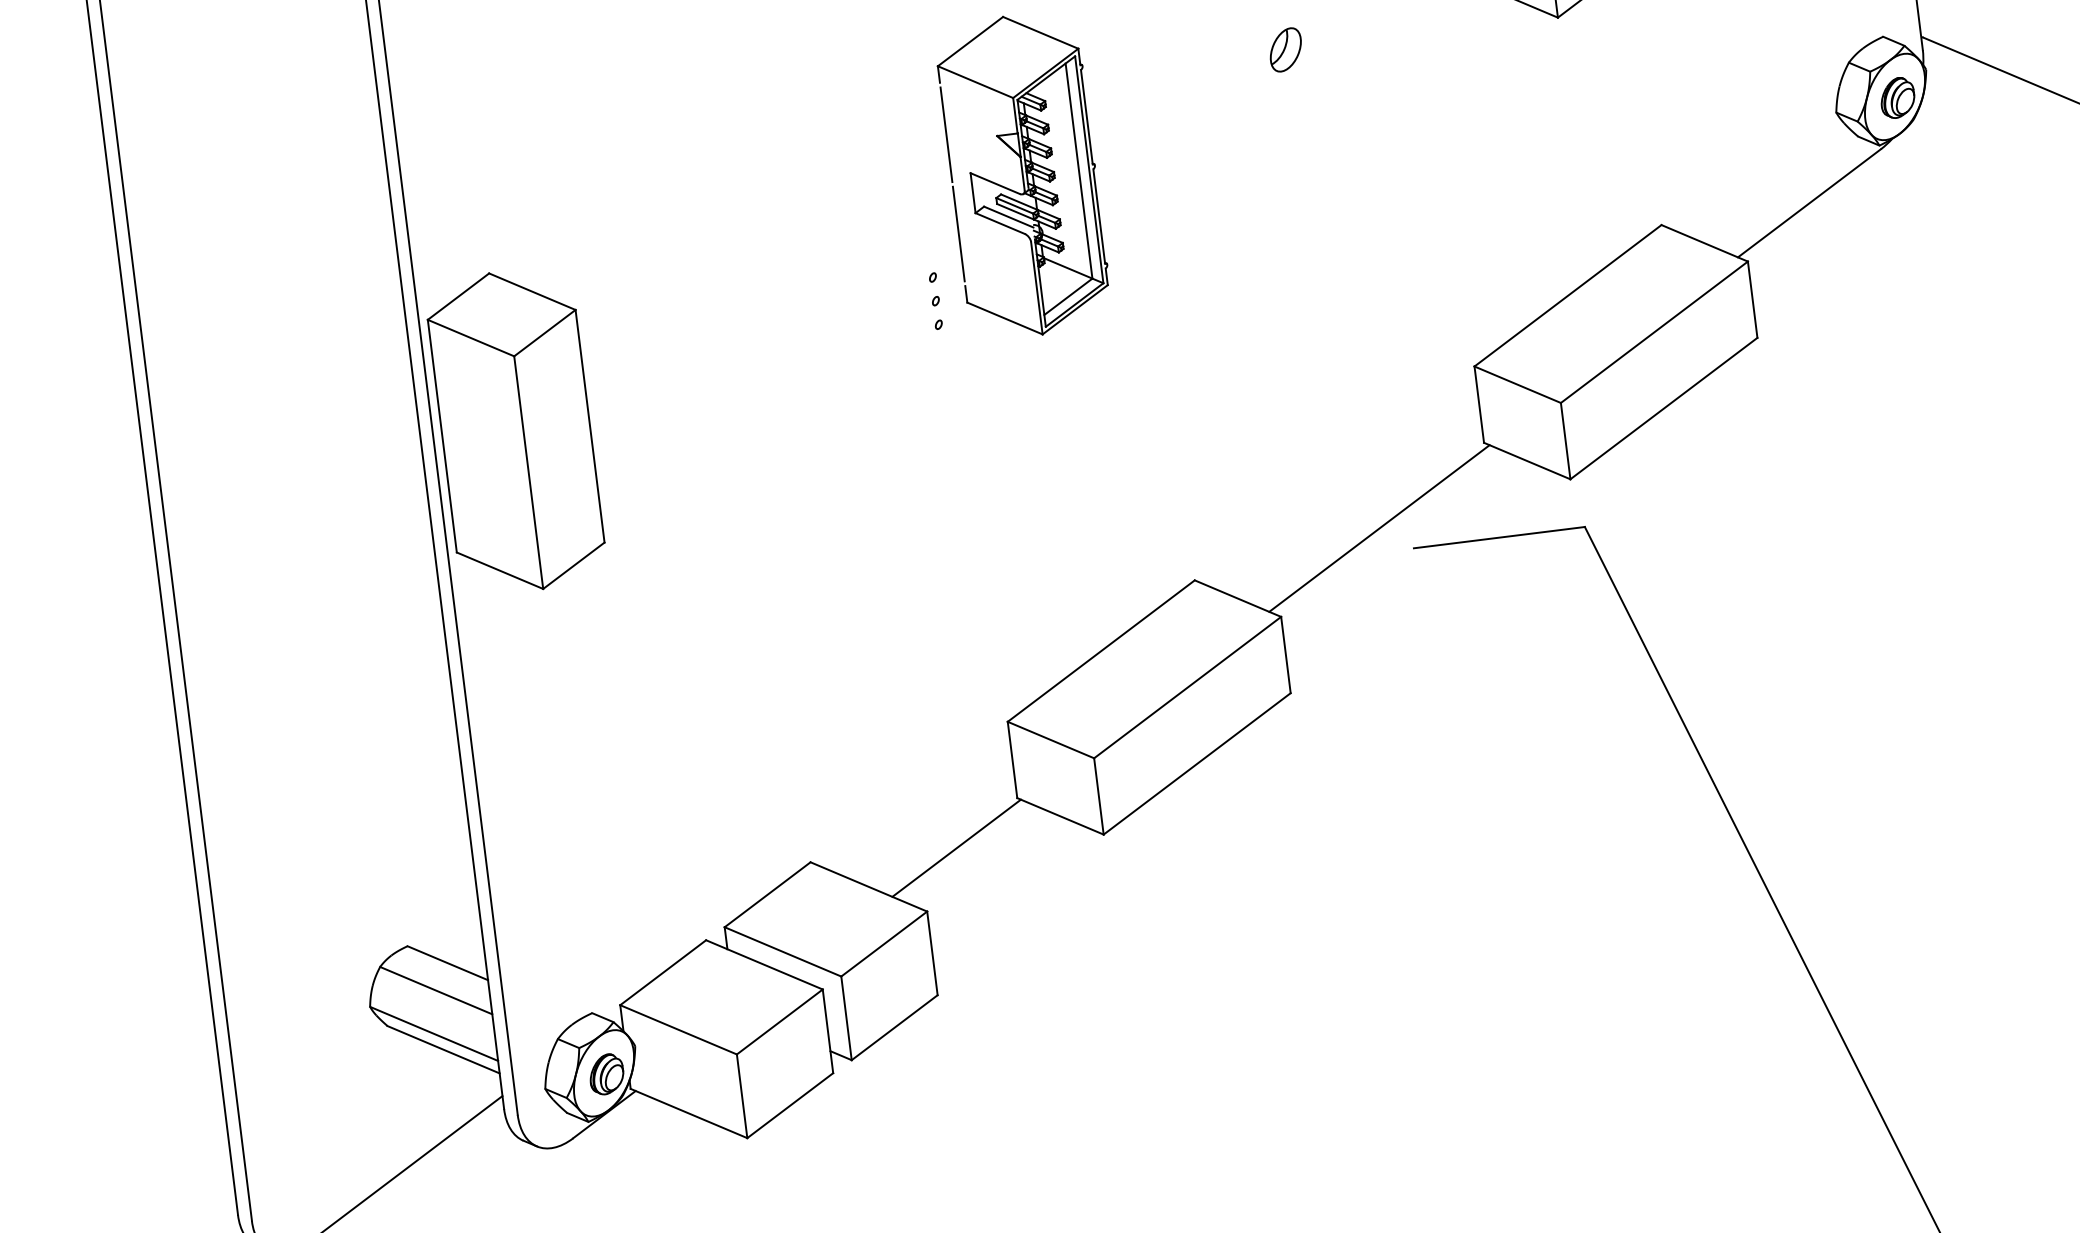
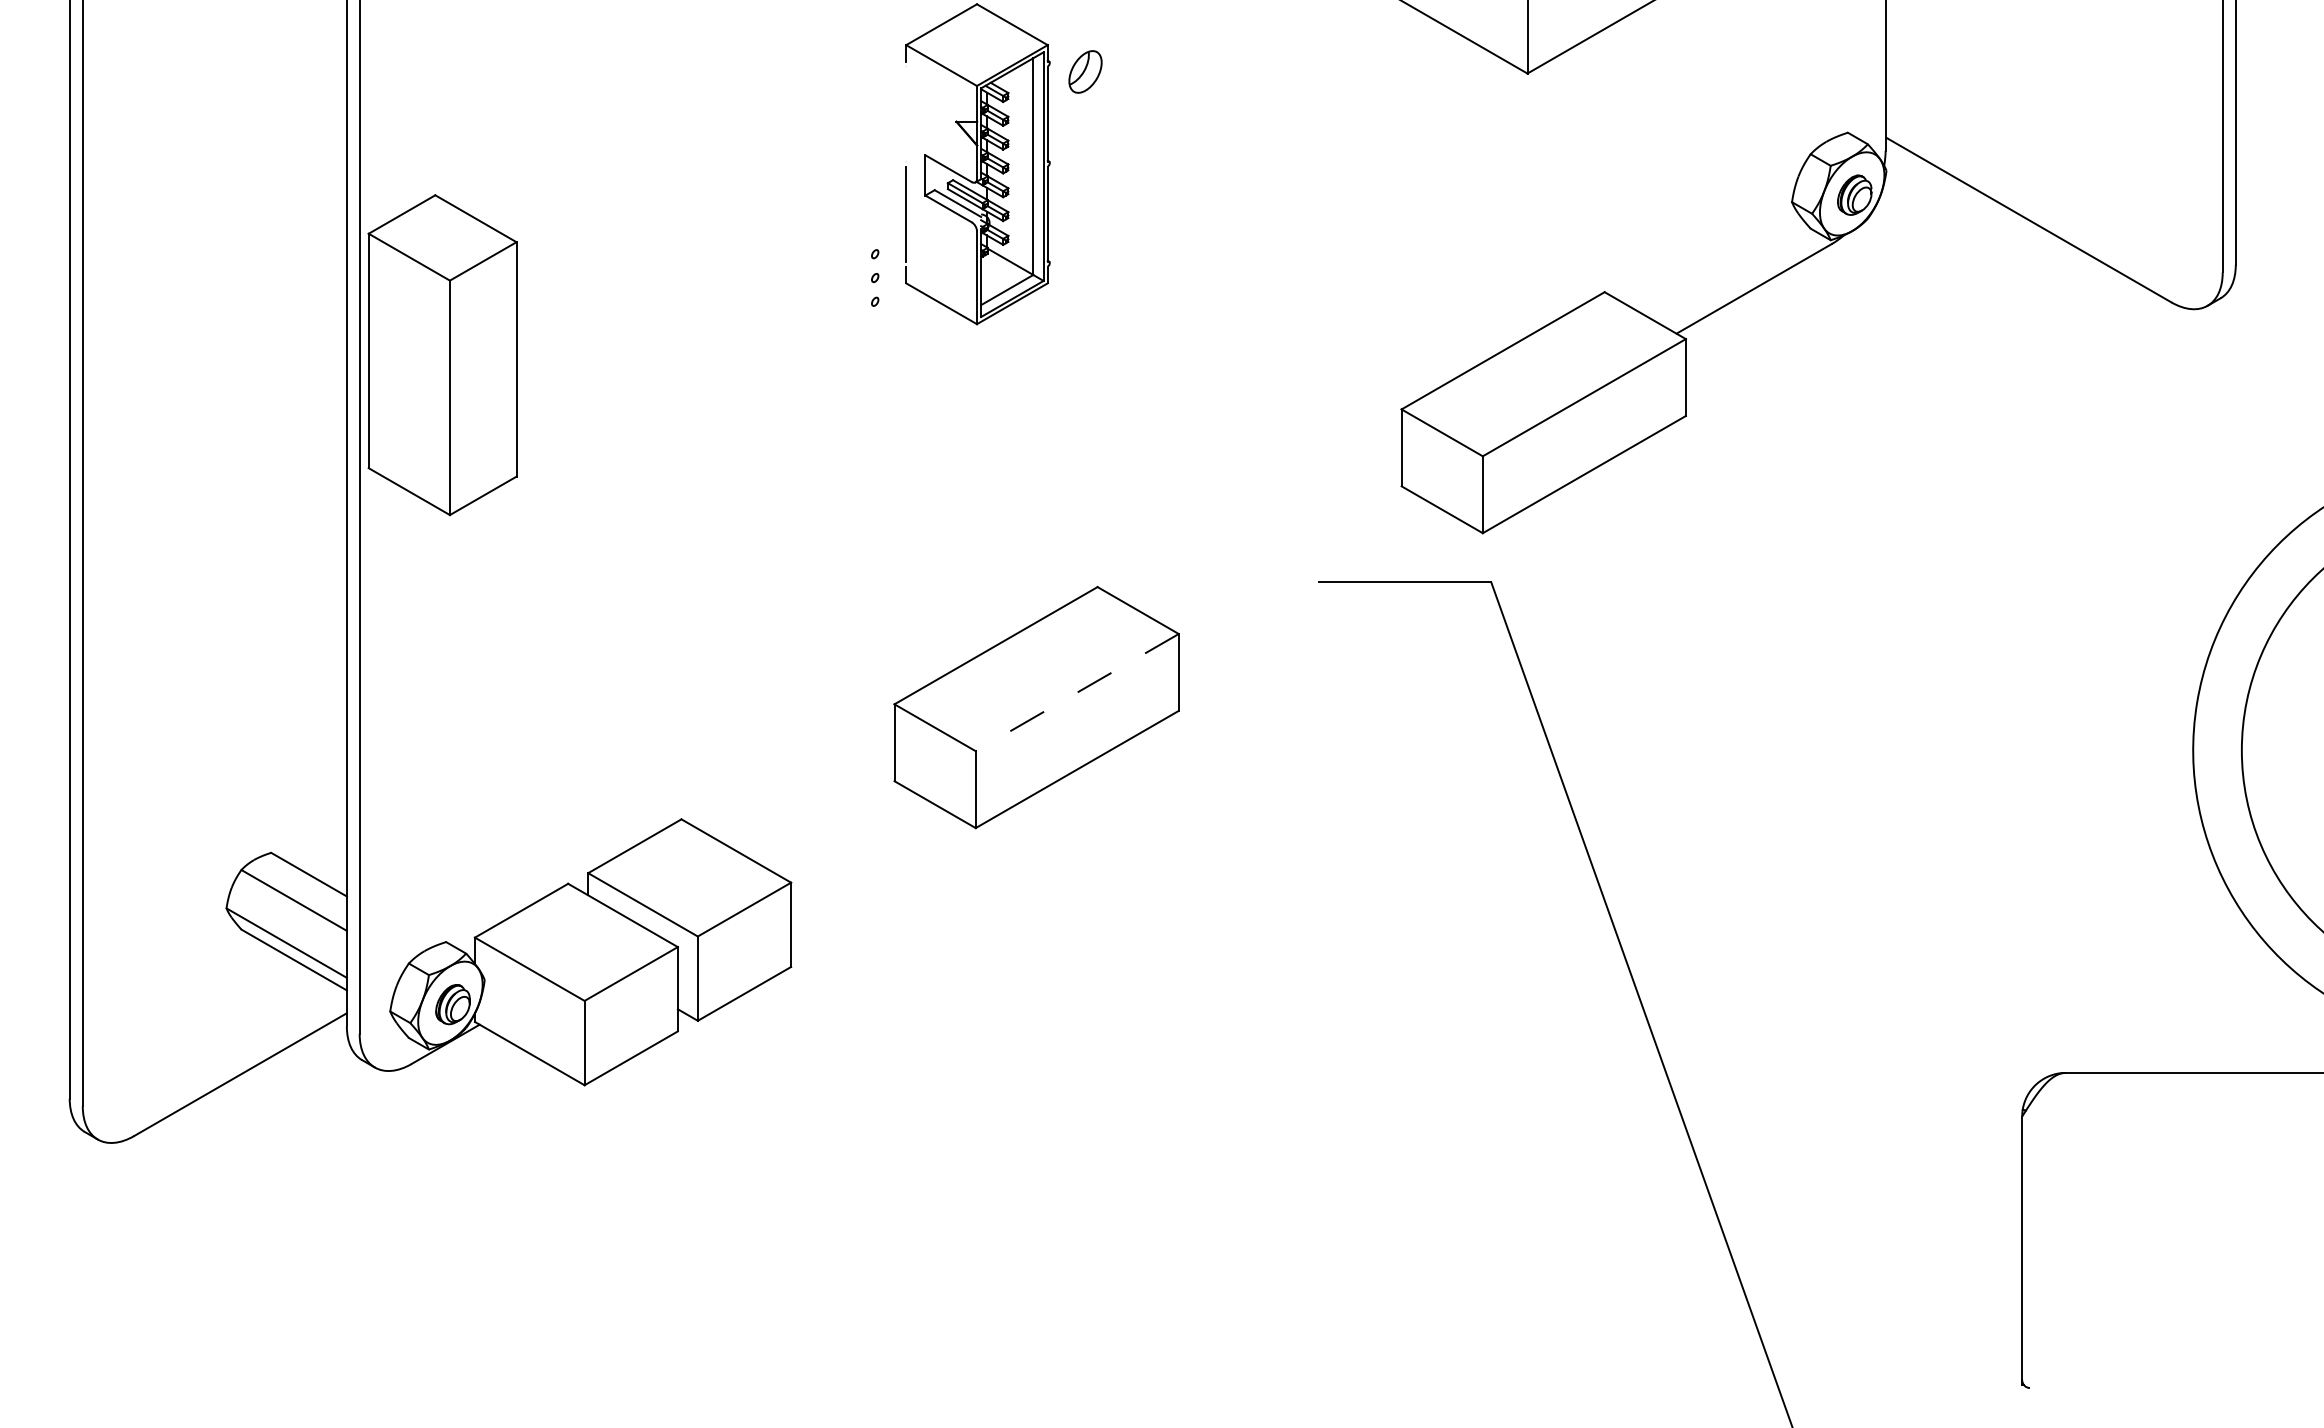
part: (1285, 49) -> (1085, 71), moved
line: (946, 134) -> (906, 113), removed
line: (1378, 528) -> (1286, 558), removed
line: (1186, 687) -> (1076, 692), solid -> dashed
line: (956, 848) -> (828, 823), removed

